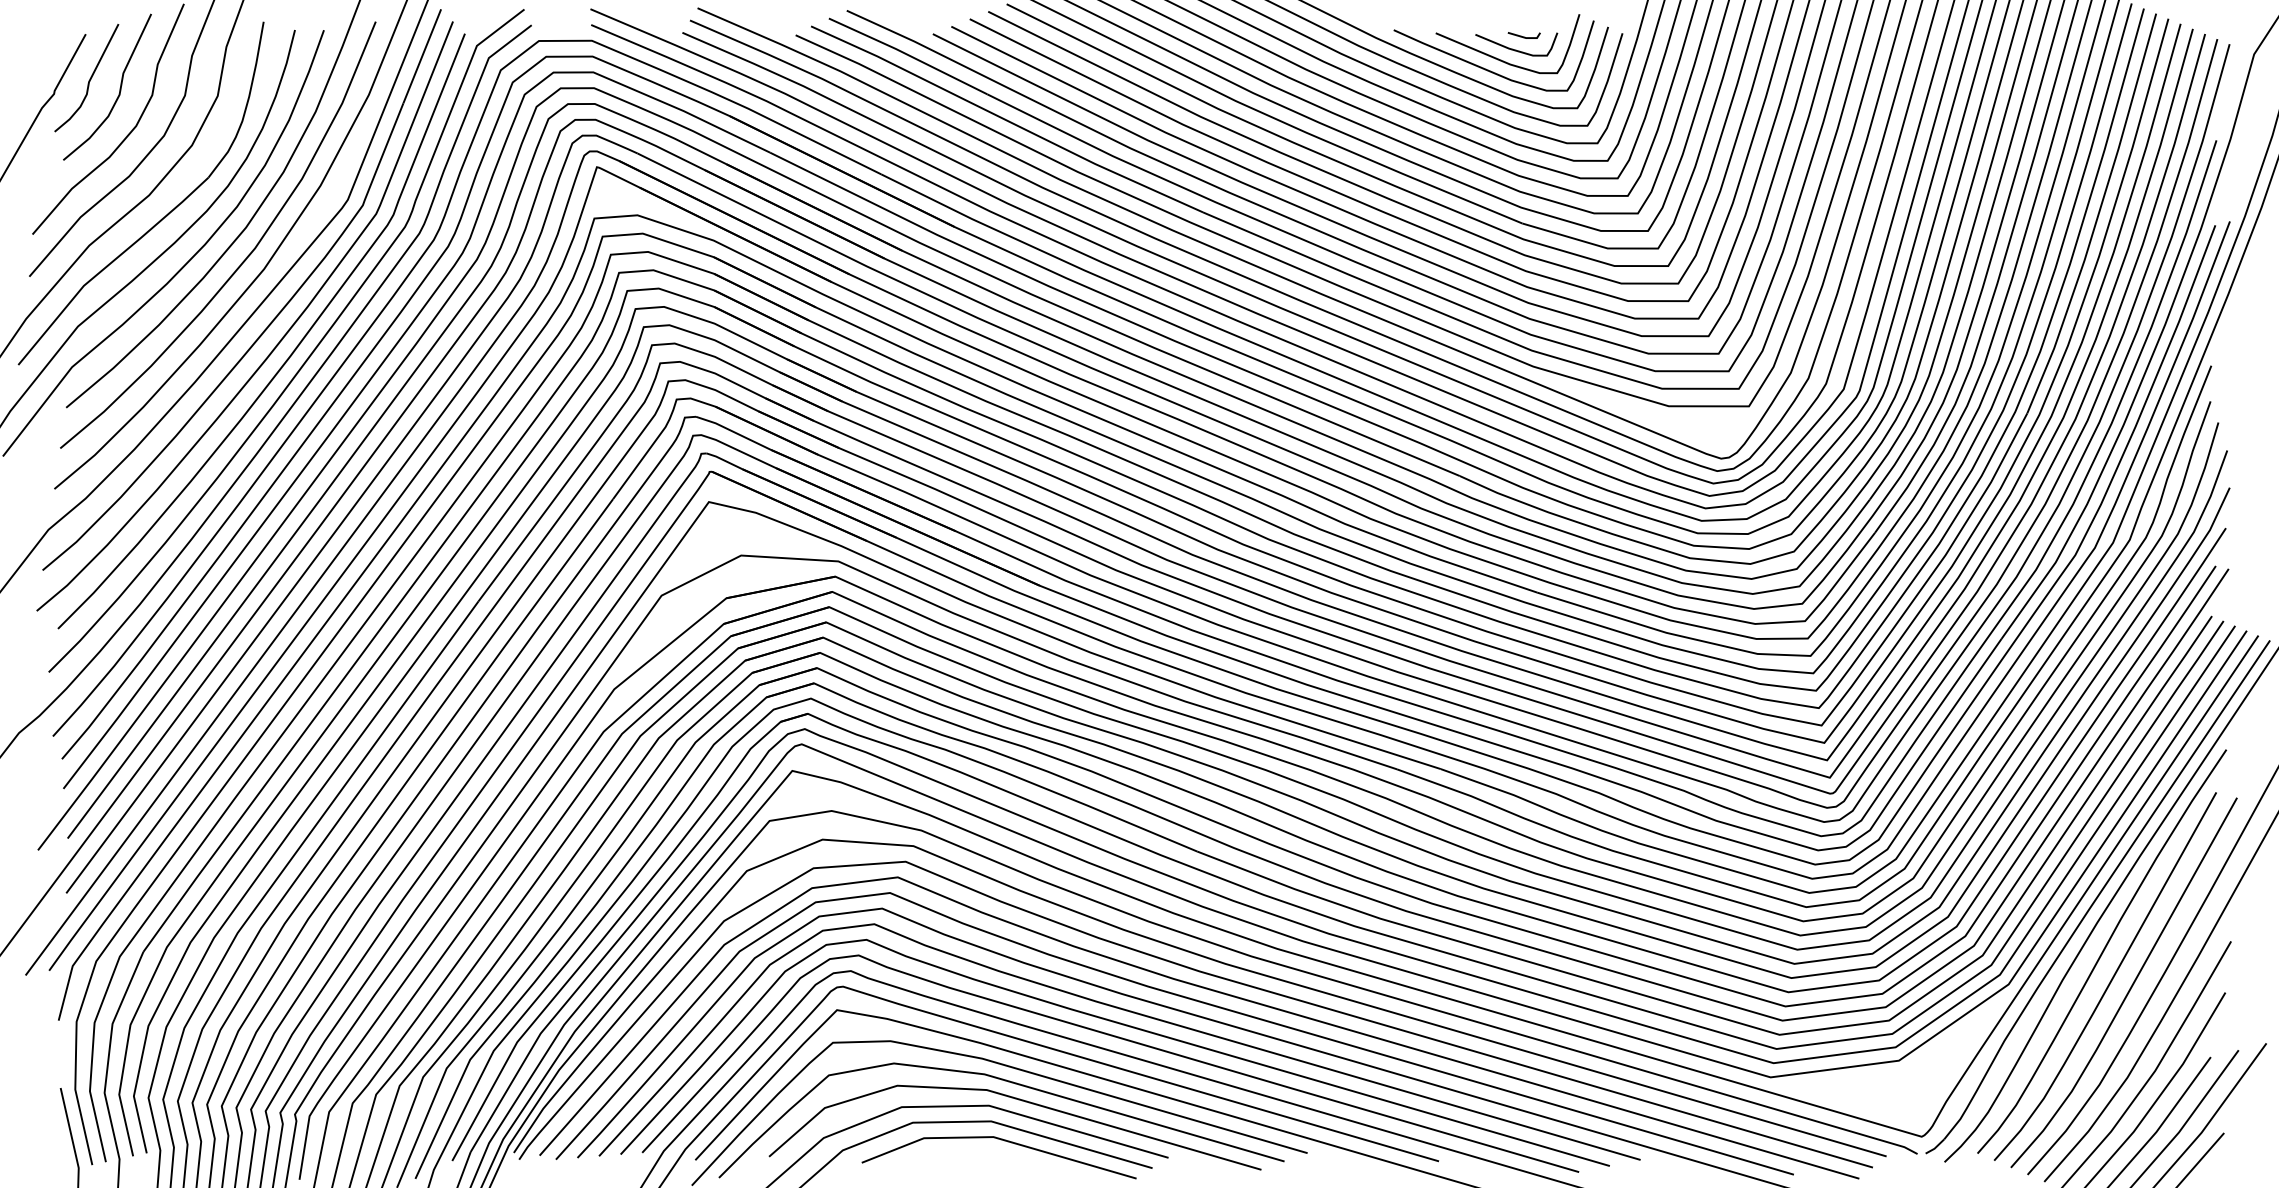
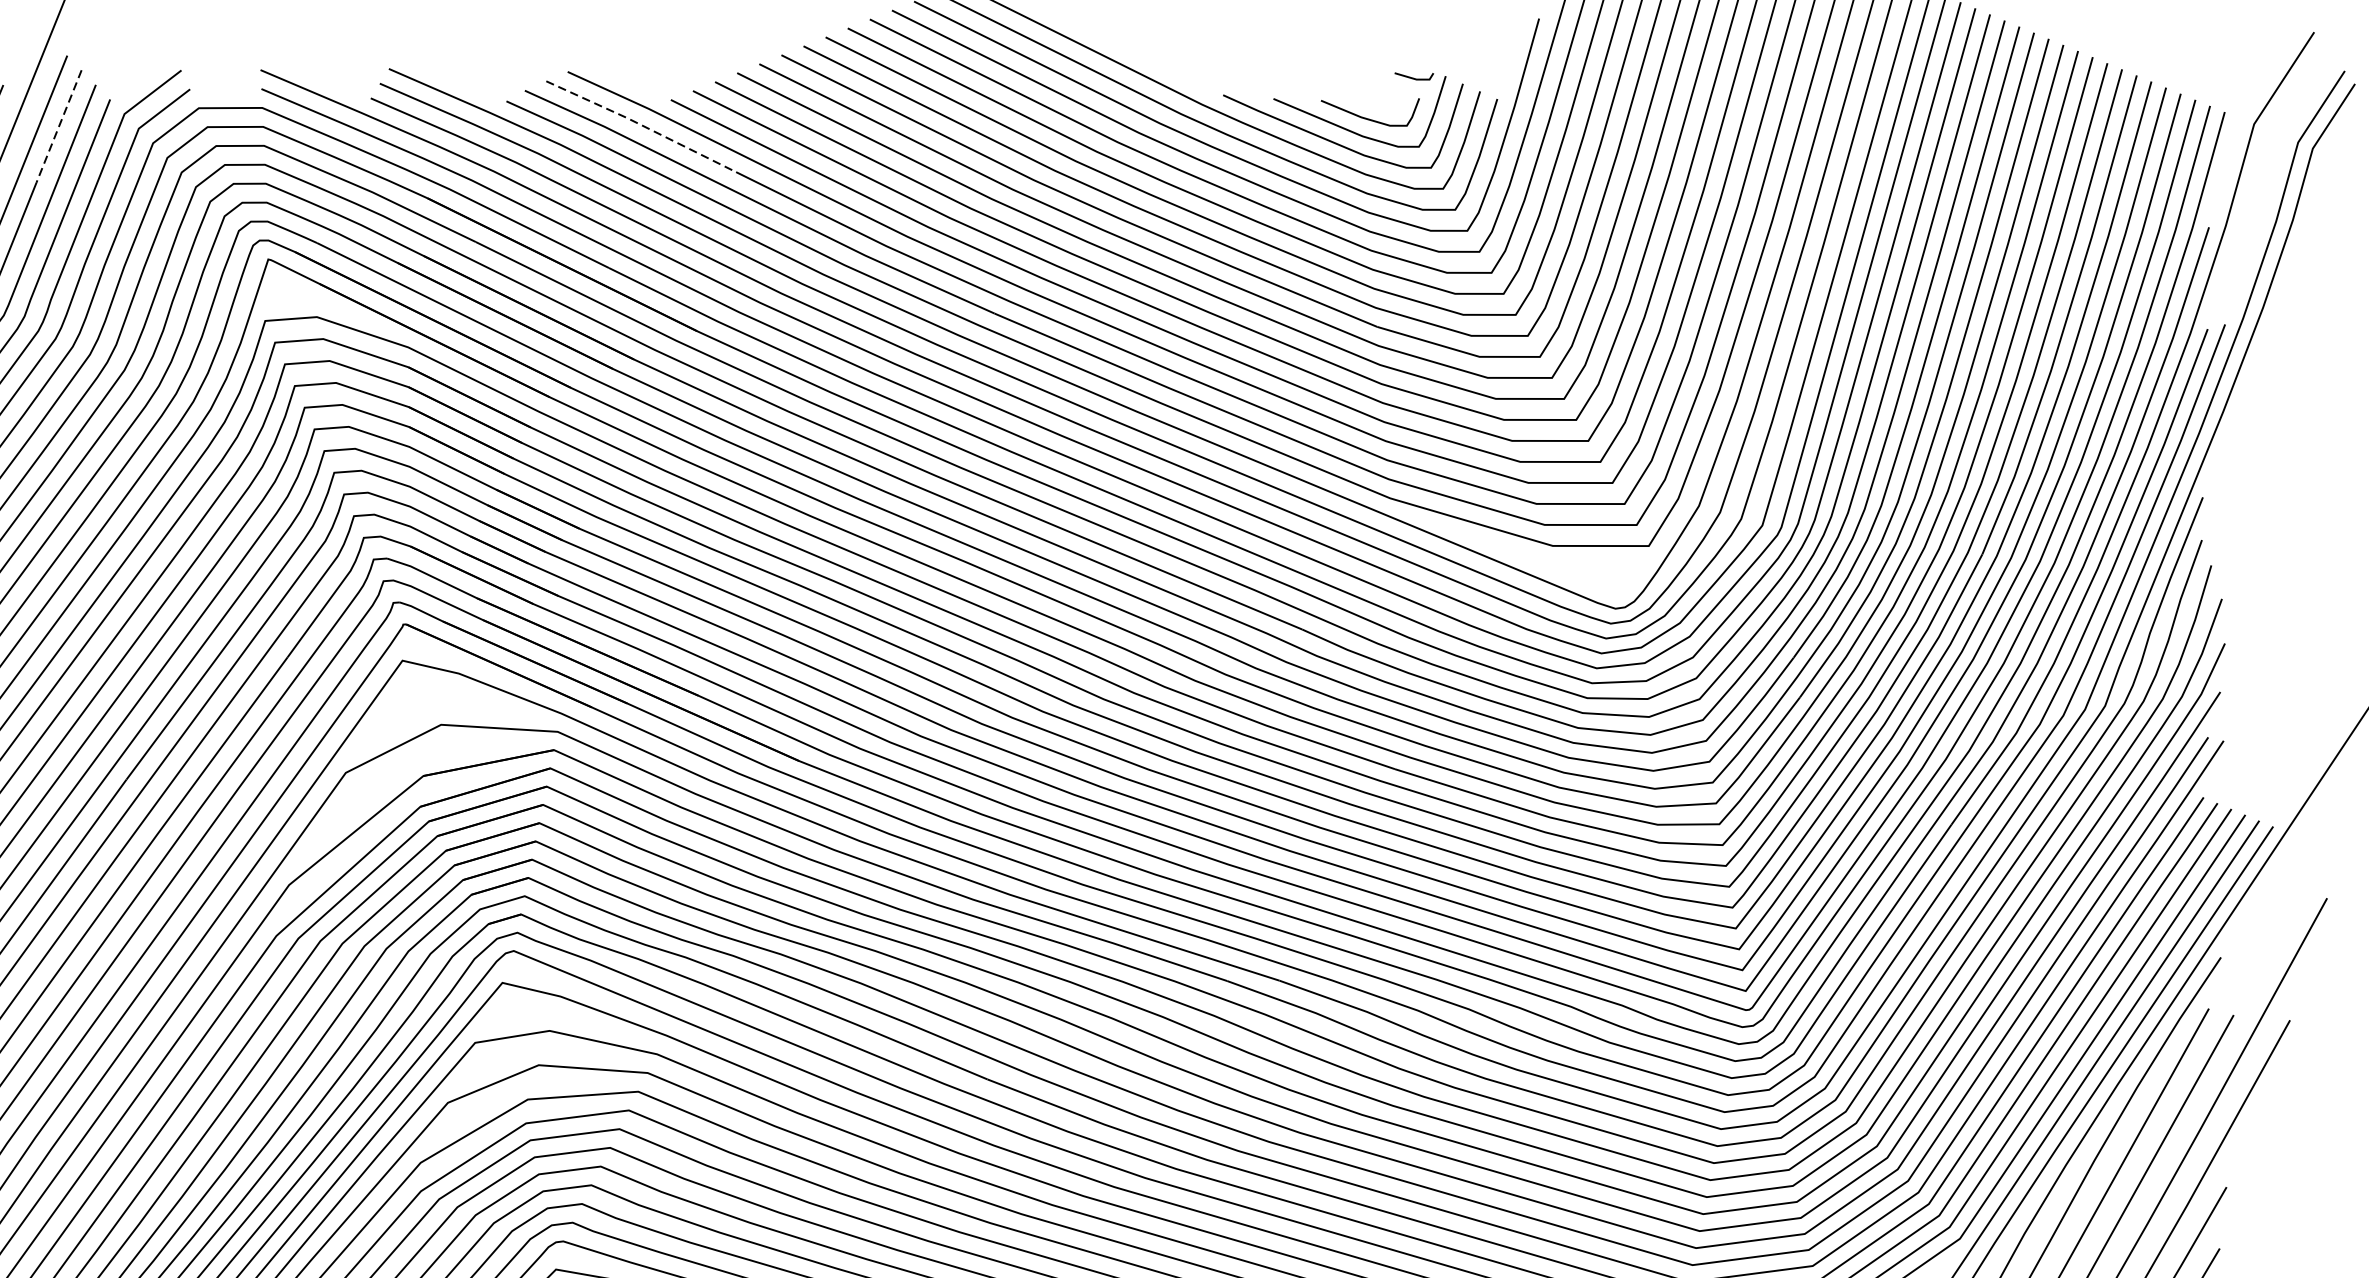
line: (1523, 36) -> (1413, 77), moved
line: (908, 55) -> (641, 125), solid -> dashed
line: (422, 56) -> (59, 126), solid -> dashed

